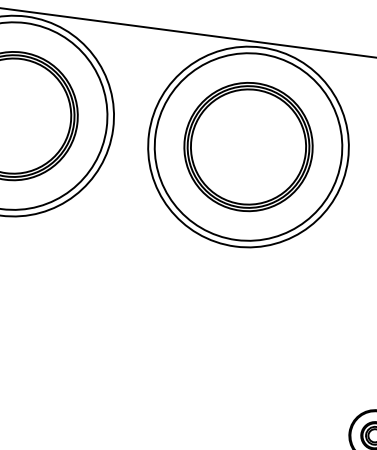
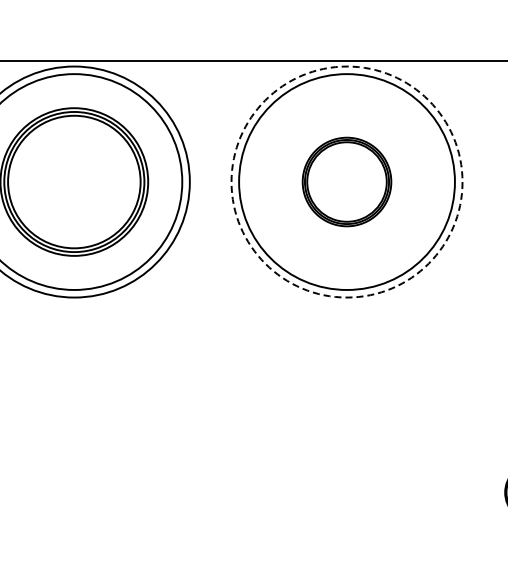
circle: (248, 146) -> (346, 181), solid -> dashed
part: (248, 146) -> (346, 181), size x0.6

